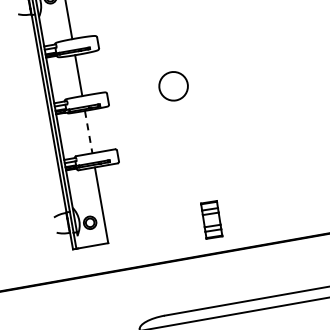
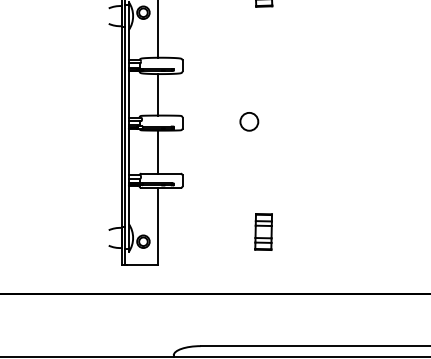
circle: (173, 85) -> (249, 121), size x0.62
line: (88, 132) -> (157, 152), dashed -> solid
part: (211, 219) -> (263, 231), moved

